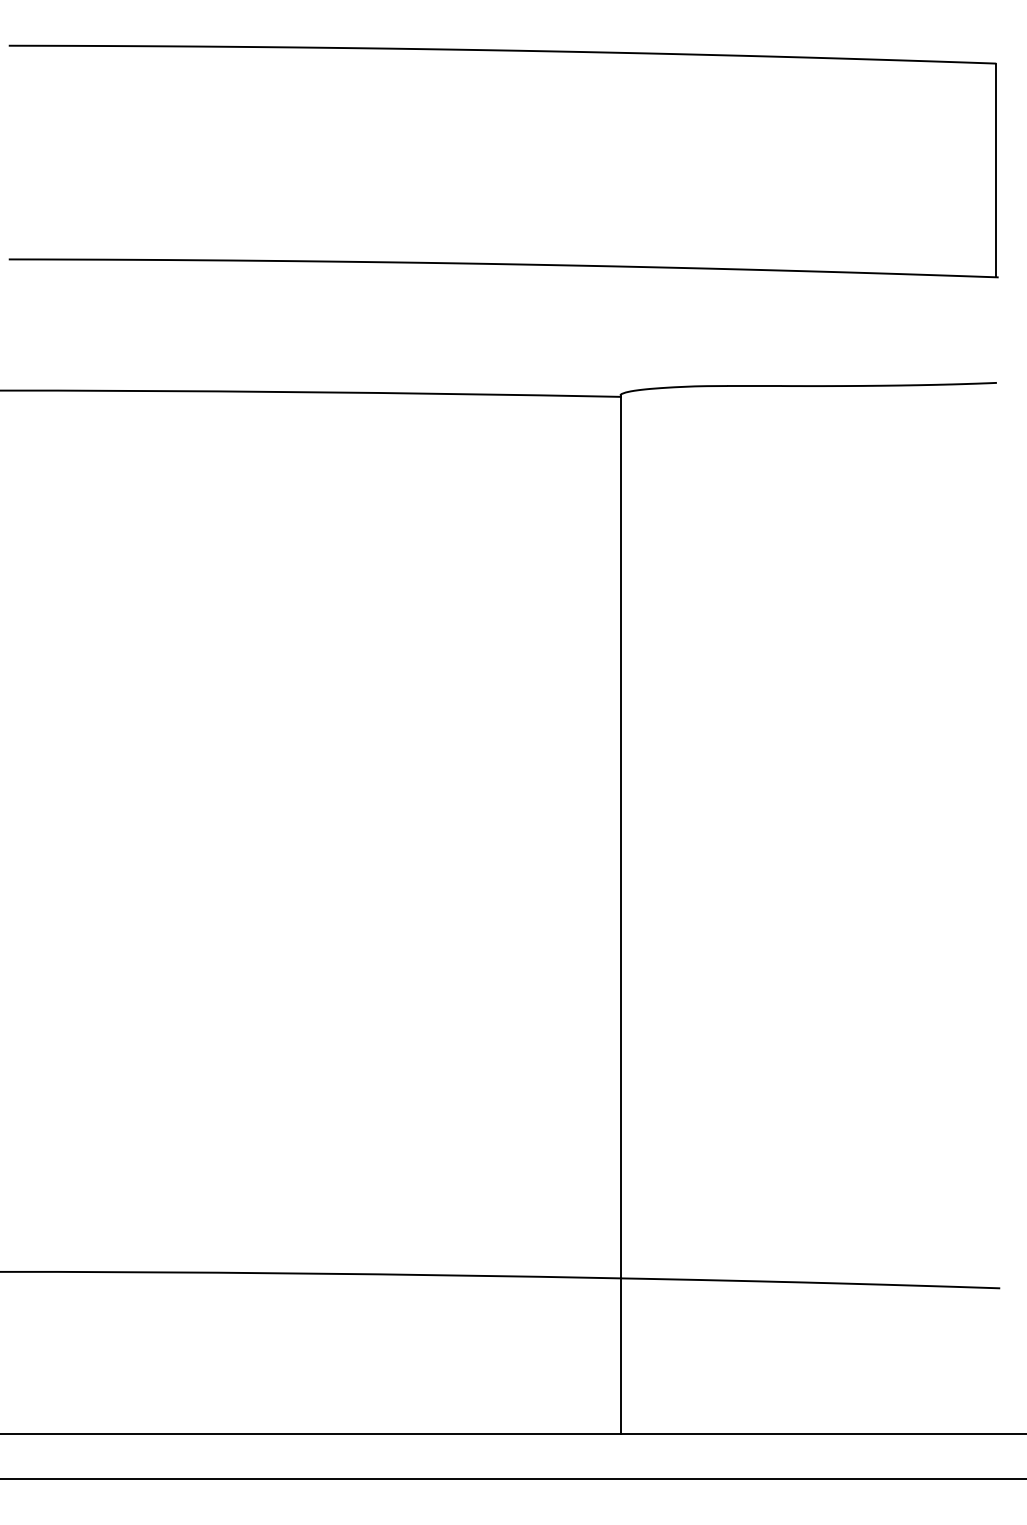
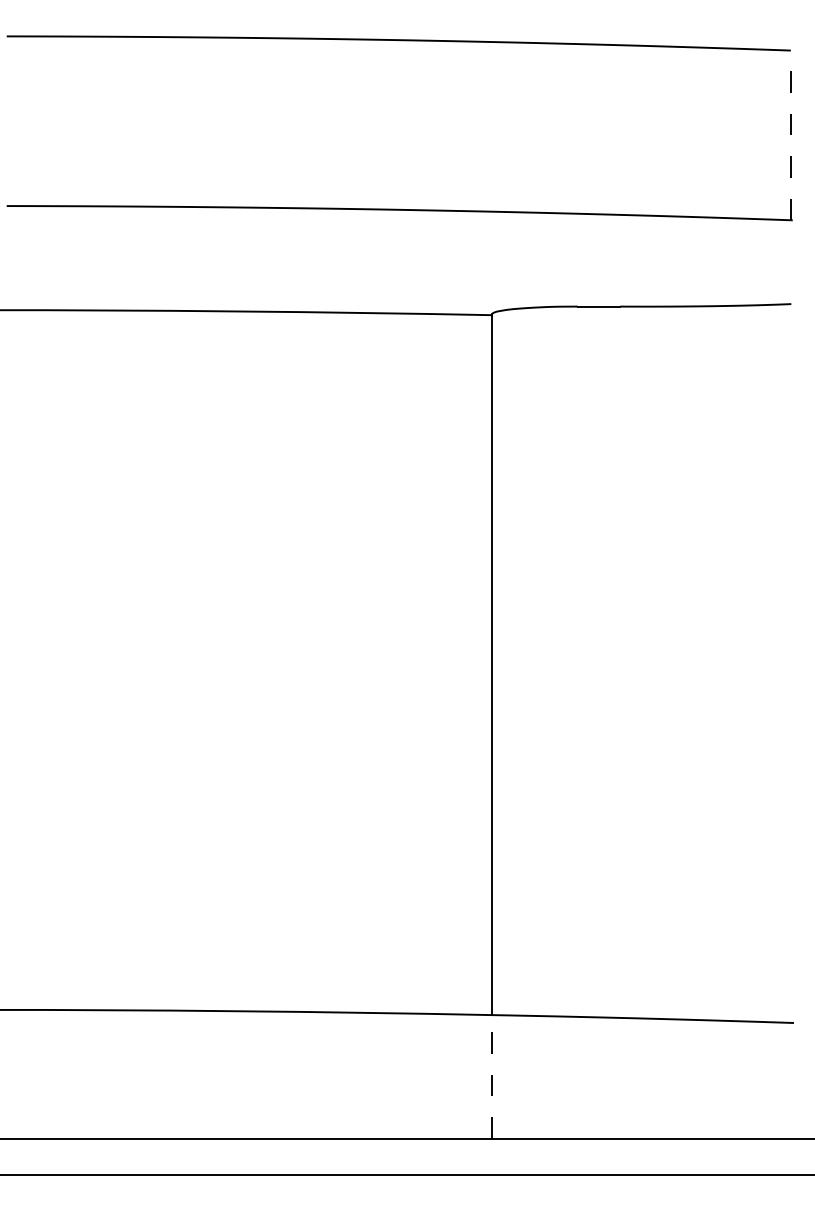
line: (996, 170) -> (791, 135), solid -> dashed
line: (620, 1356) -> (492, 1077), solid -> dashed

